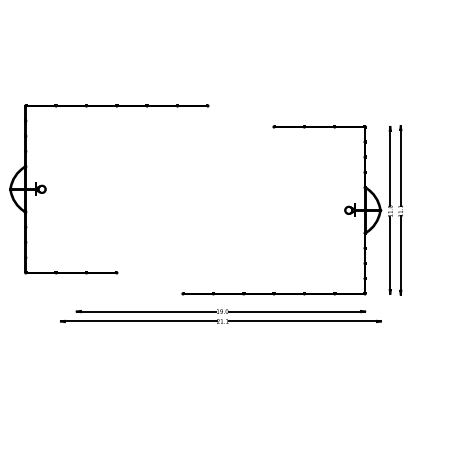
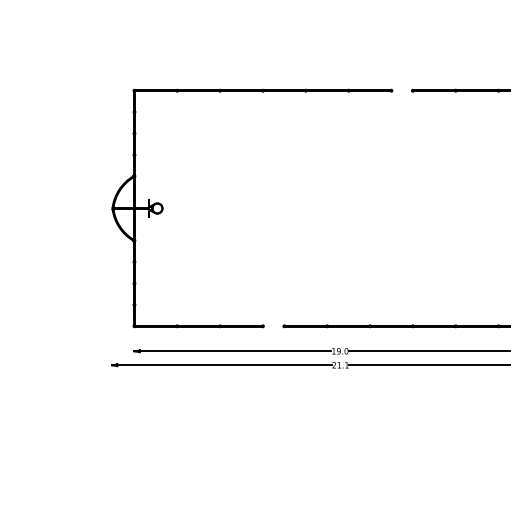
part: (46, 189) -> (163, 208), moved

